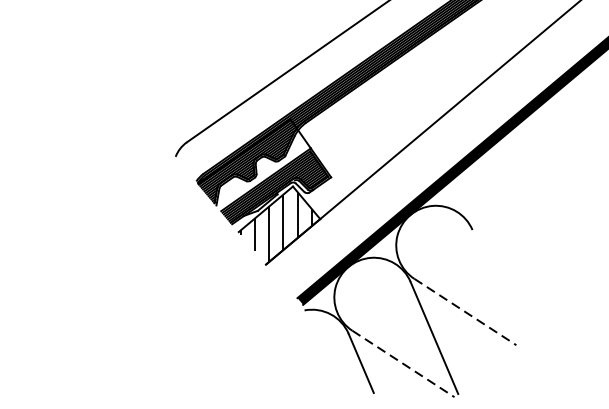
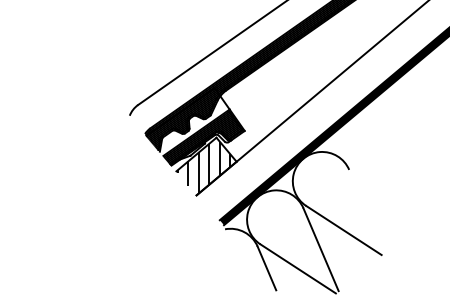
line: (464, 312) -> (343, 230), dashed -> solid
line: (403, 363) -> (298, 268), dashed -> solid

